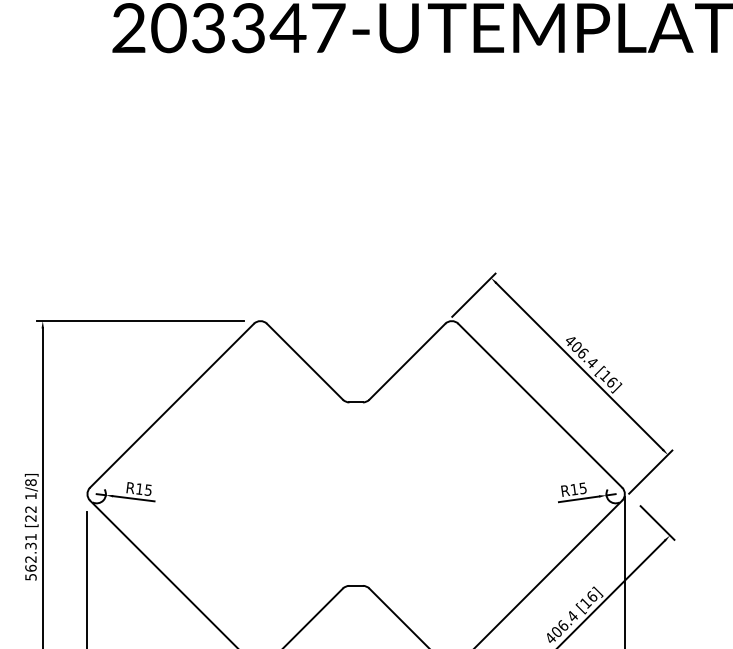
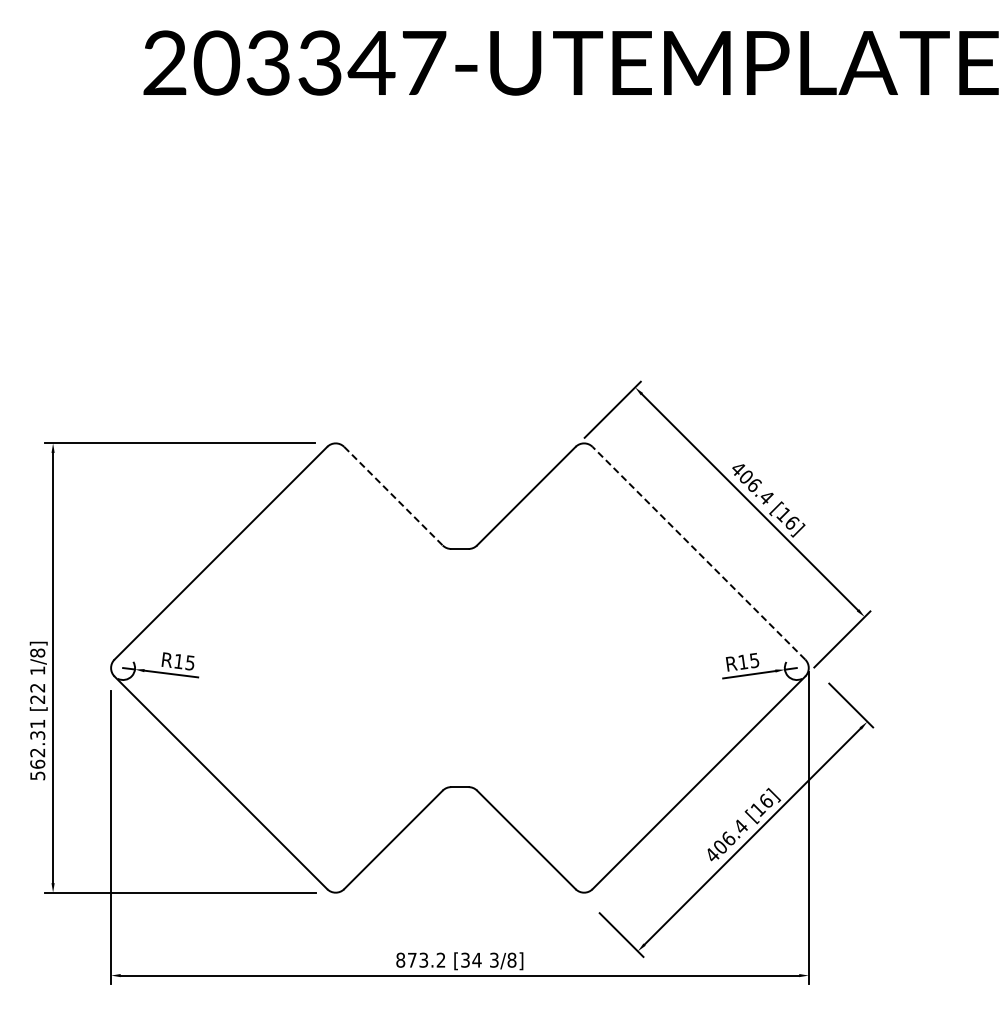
line: (304, 362) -> (393, 496), solid -> dashed
line: (539, 405) -> (698, 552), solid -> dashed

